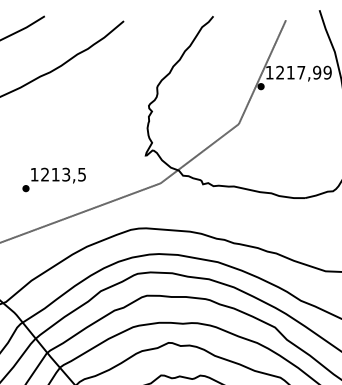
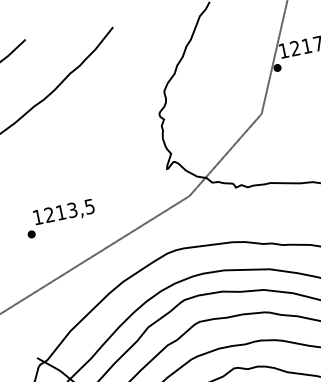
text: (53, 179) -> (59, 218), moved

